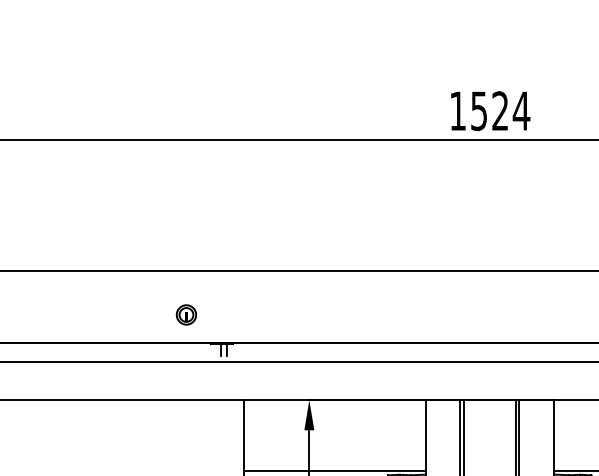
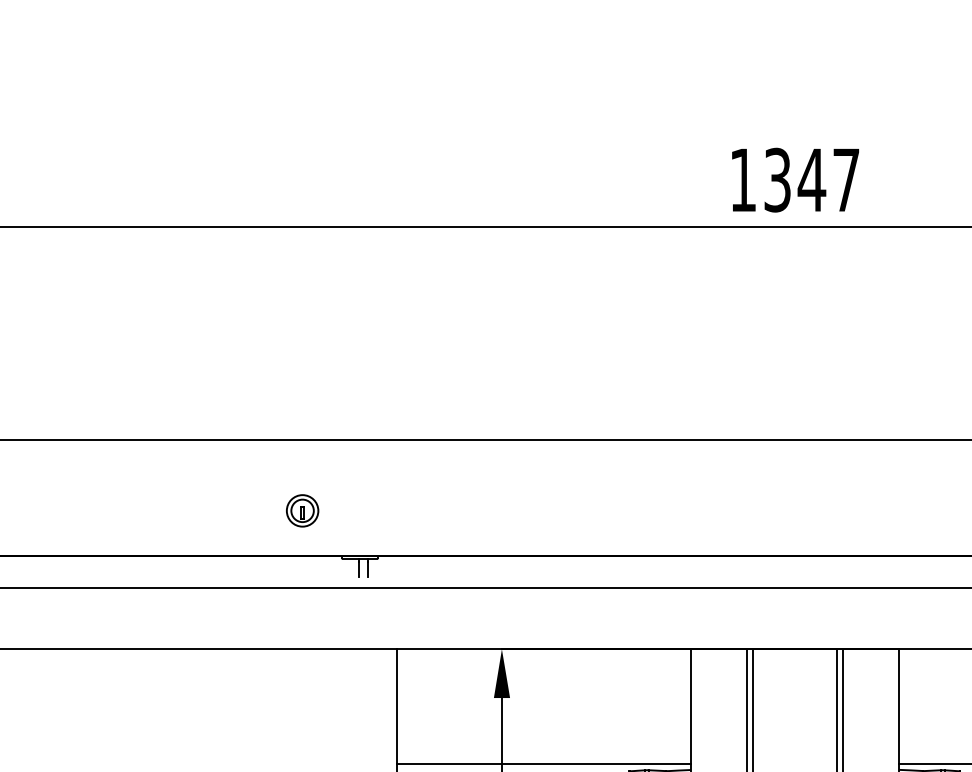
text: (500, 110) -> (812, 179), 1524 -> 1347

